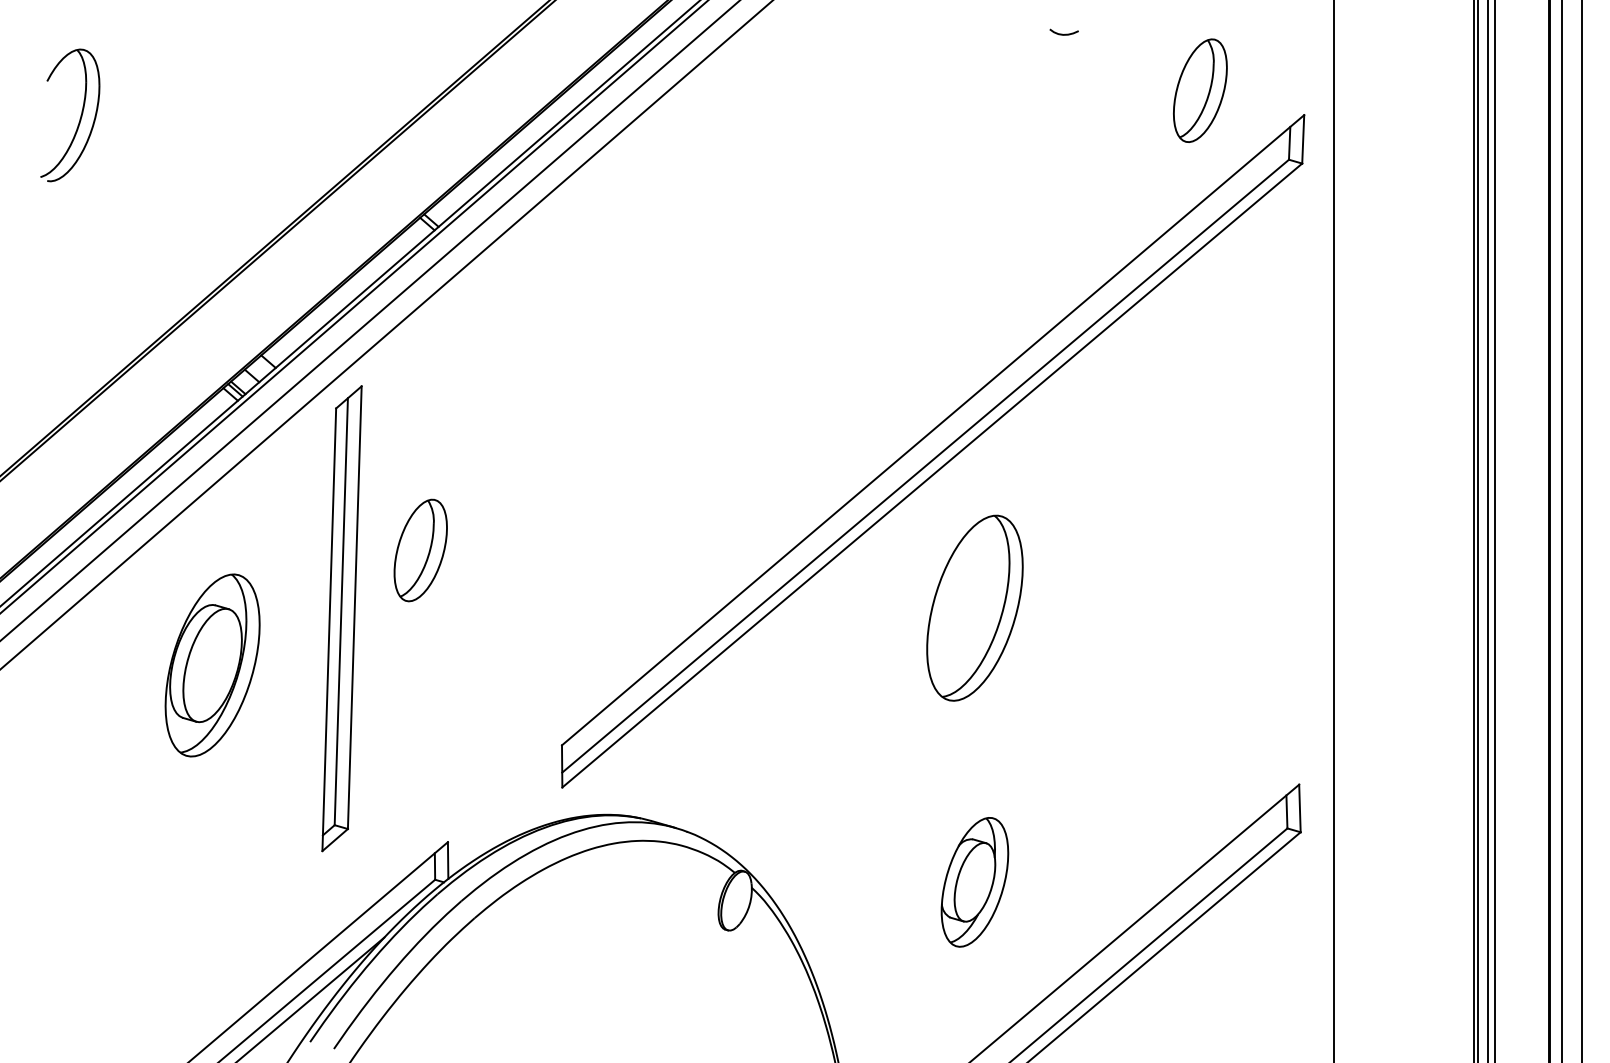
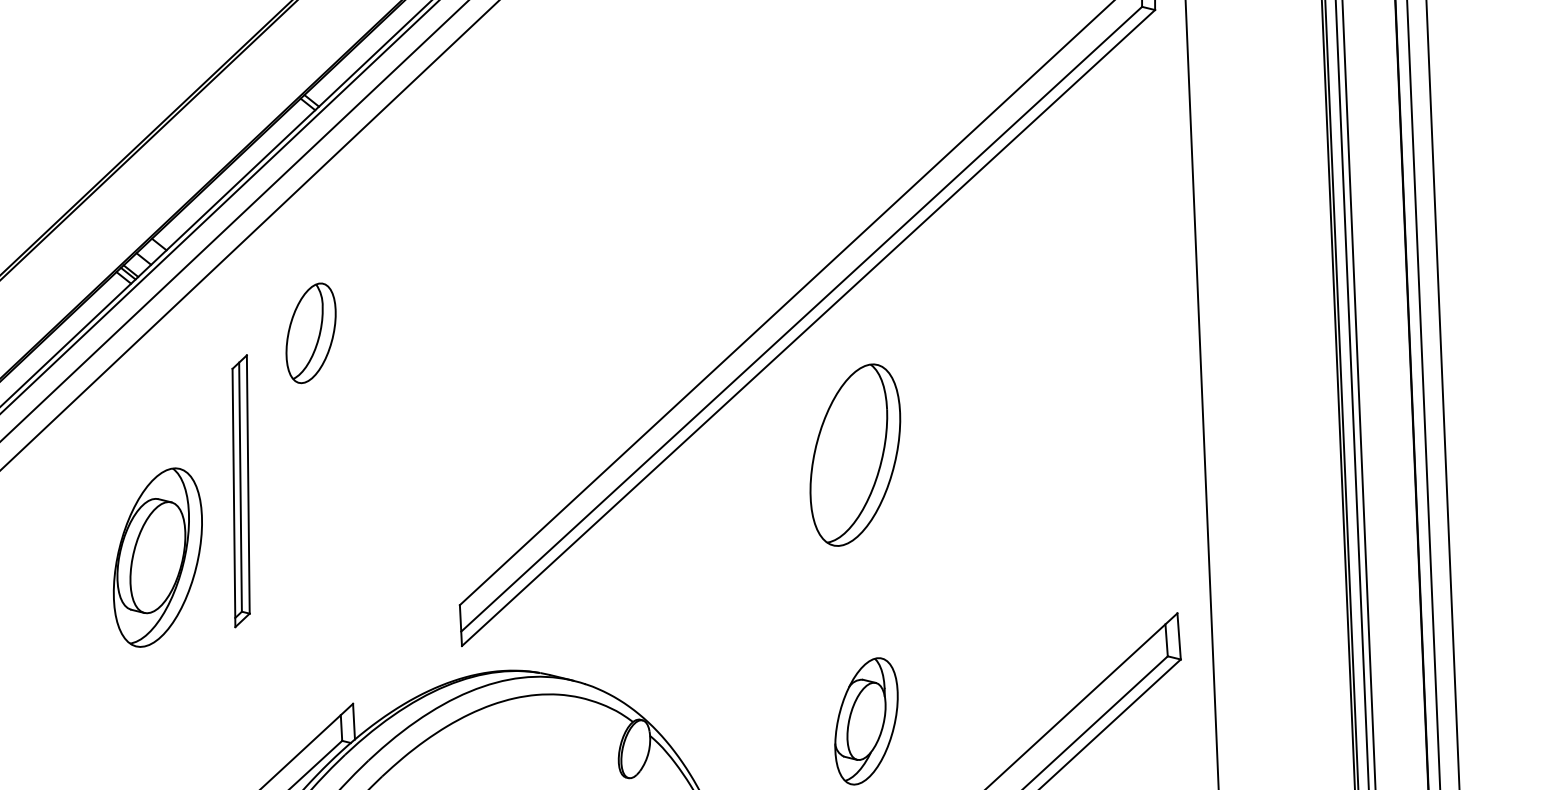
part: (420, 550) -> (310, 333), moved
part: (341, 618) -> (240, 490), size x0.6
part: (212, 665) -> (157, 557), moved

